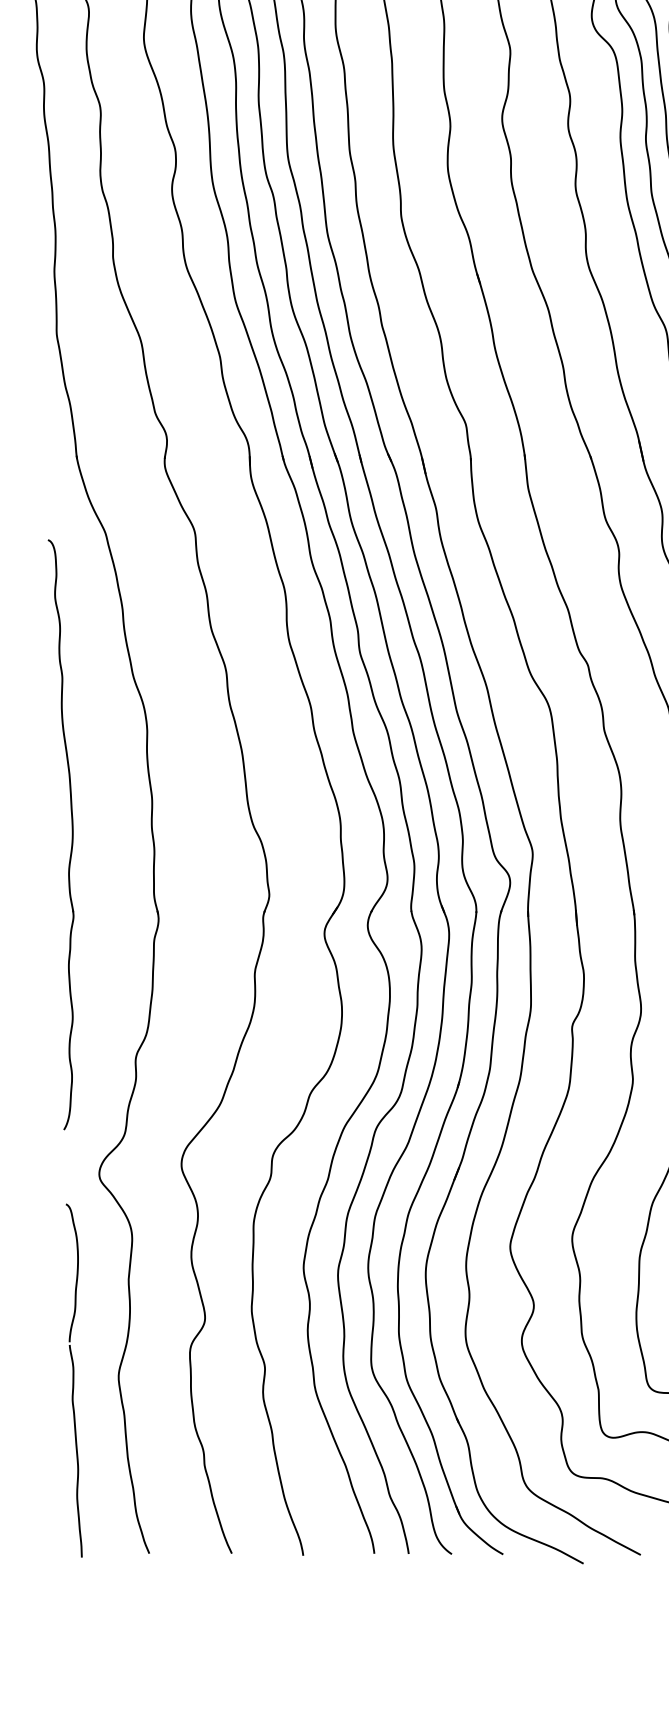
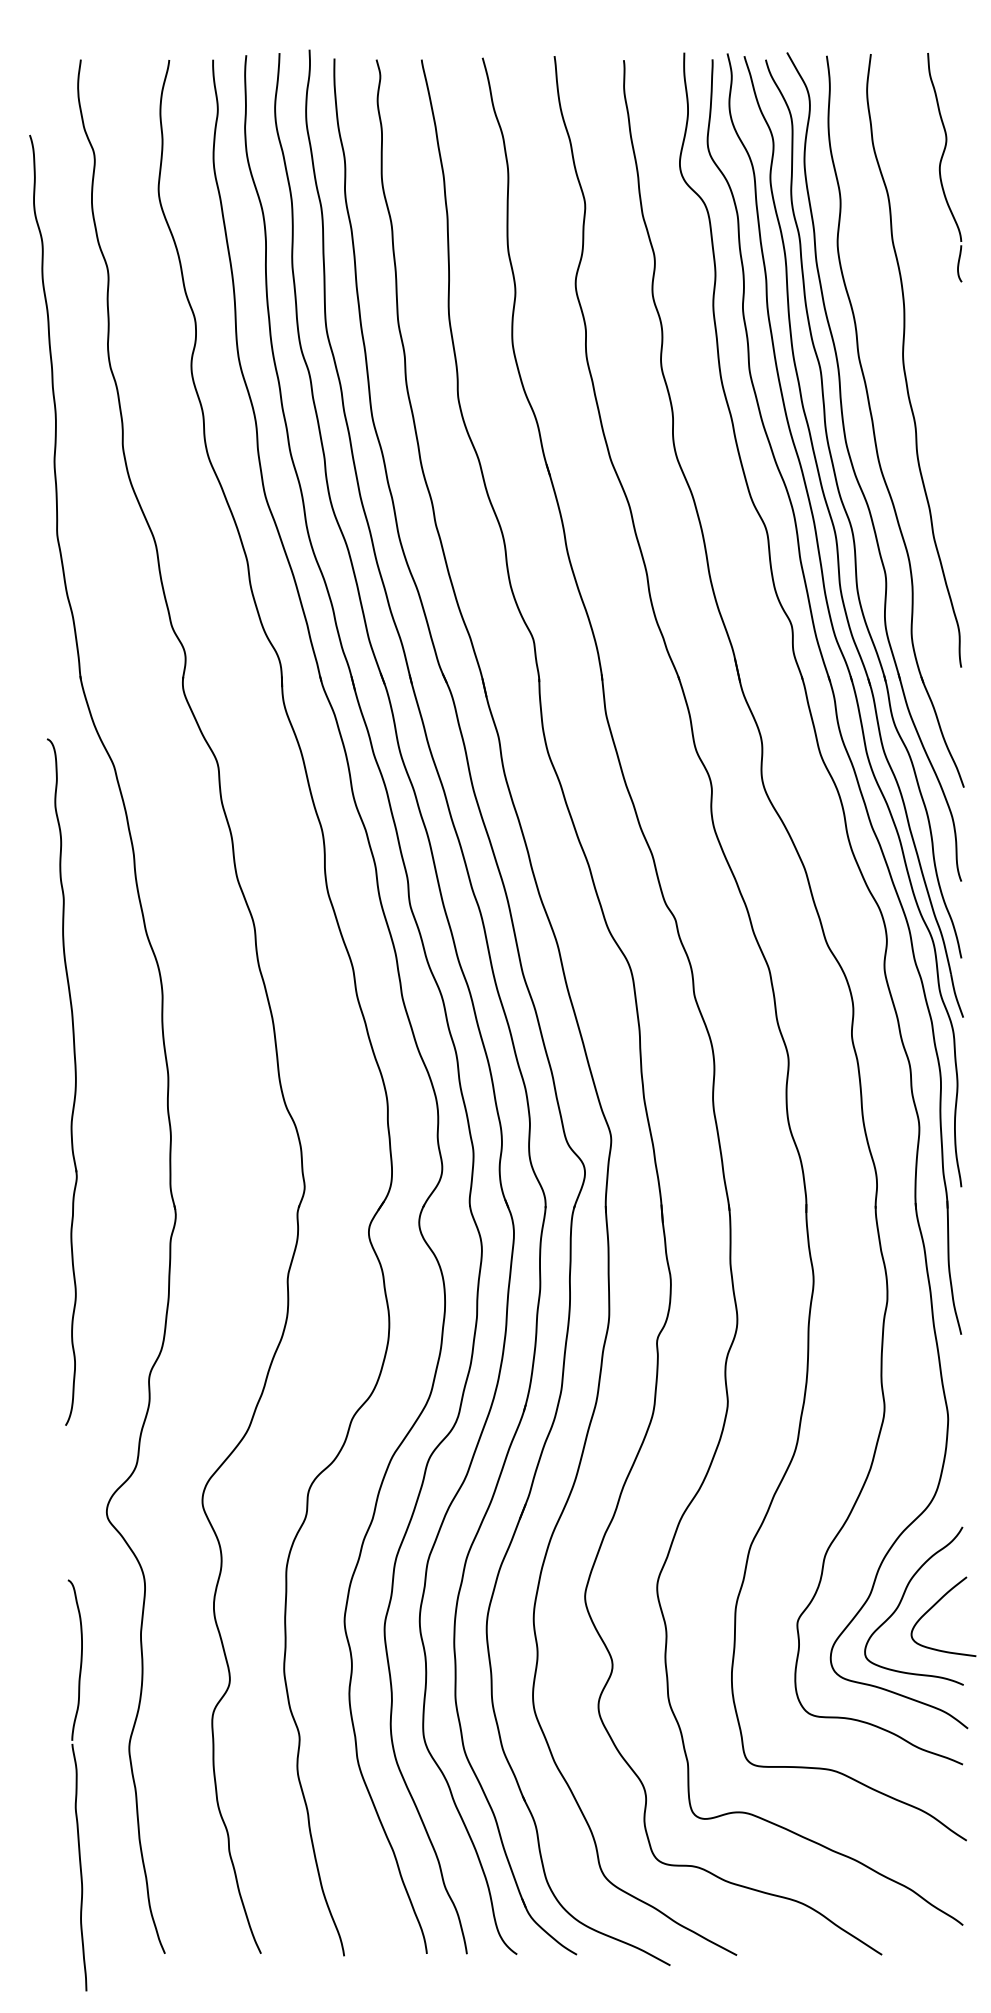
part: (71, 838) -> (74, 1086), moved
part: (74, 1380) -> (77, 1785), moved

